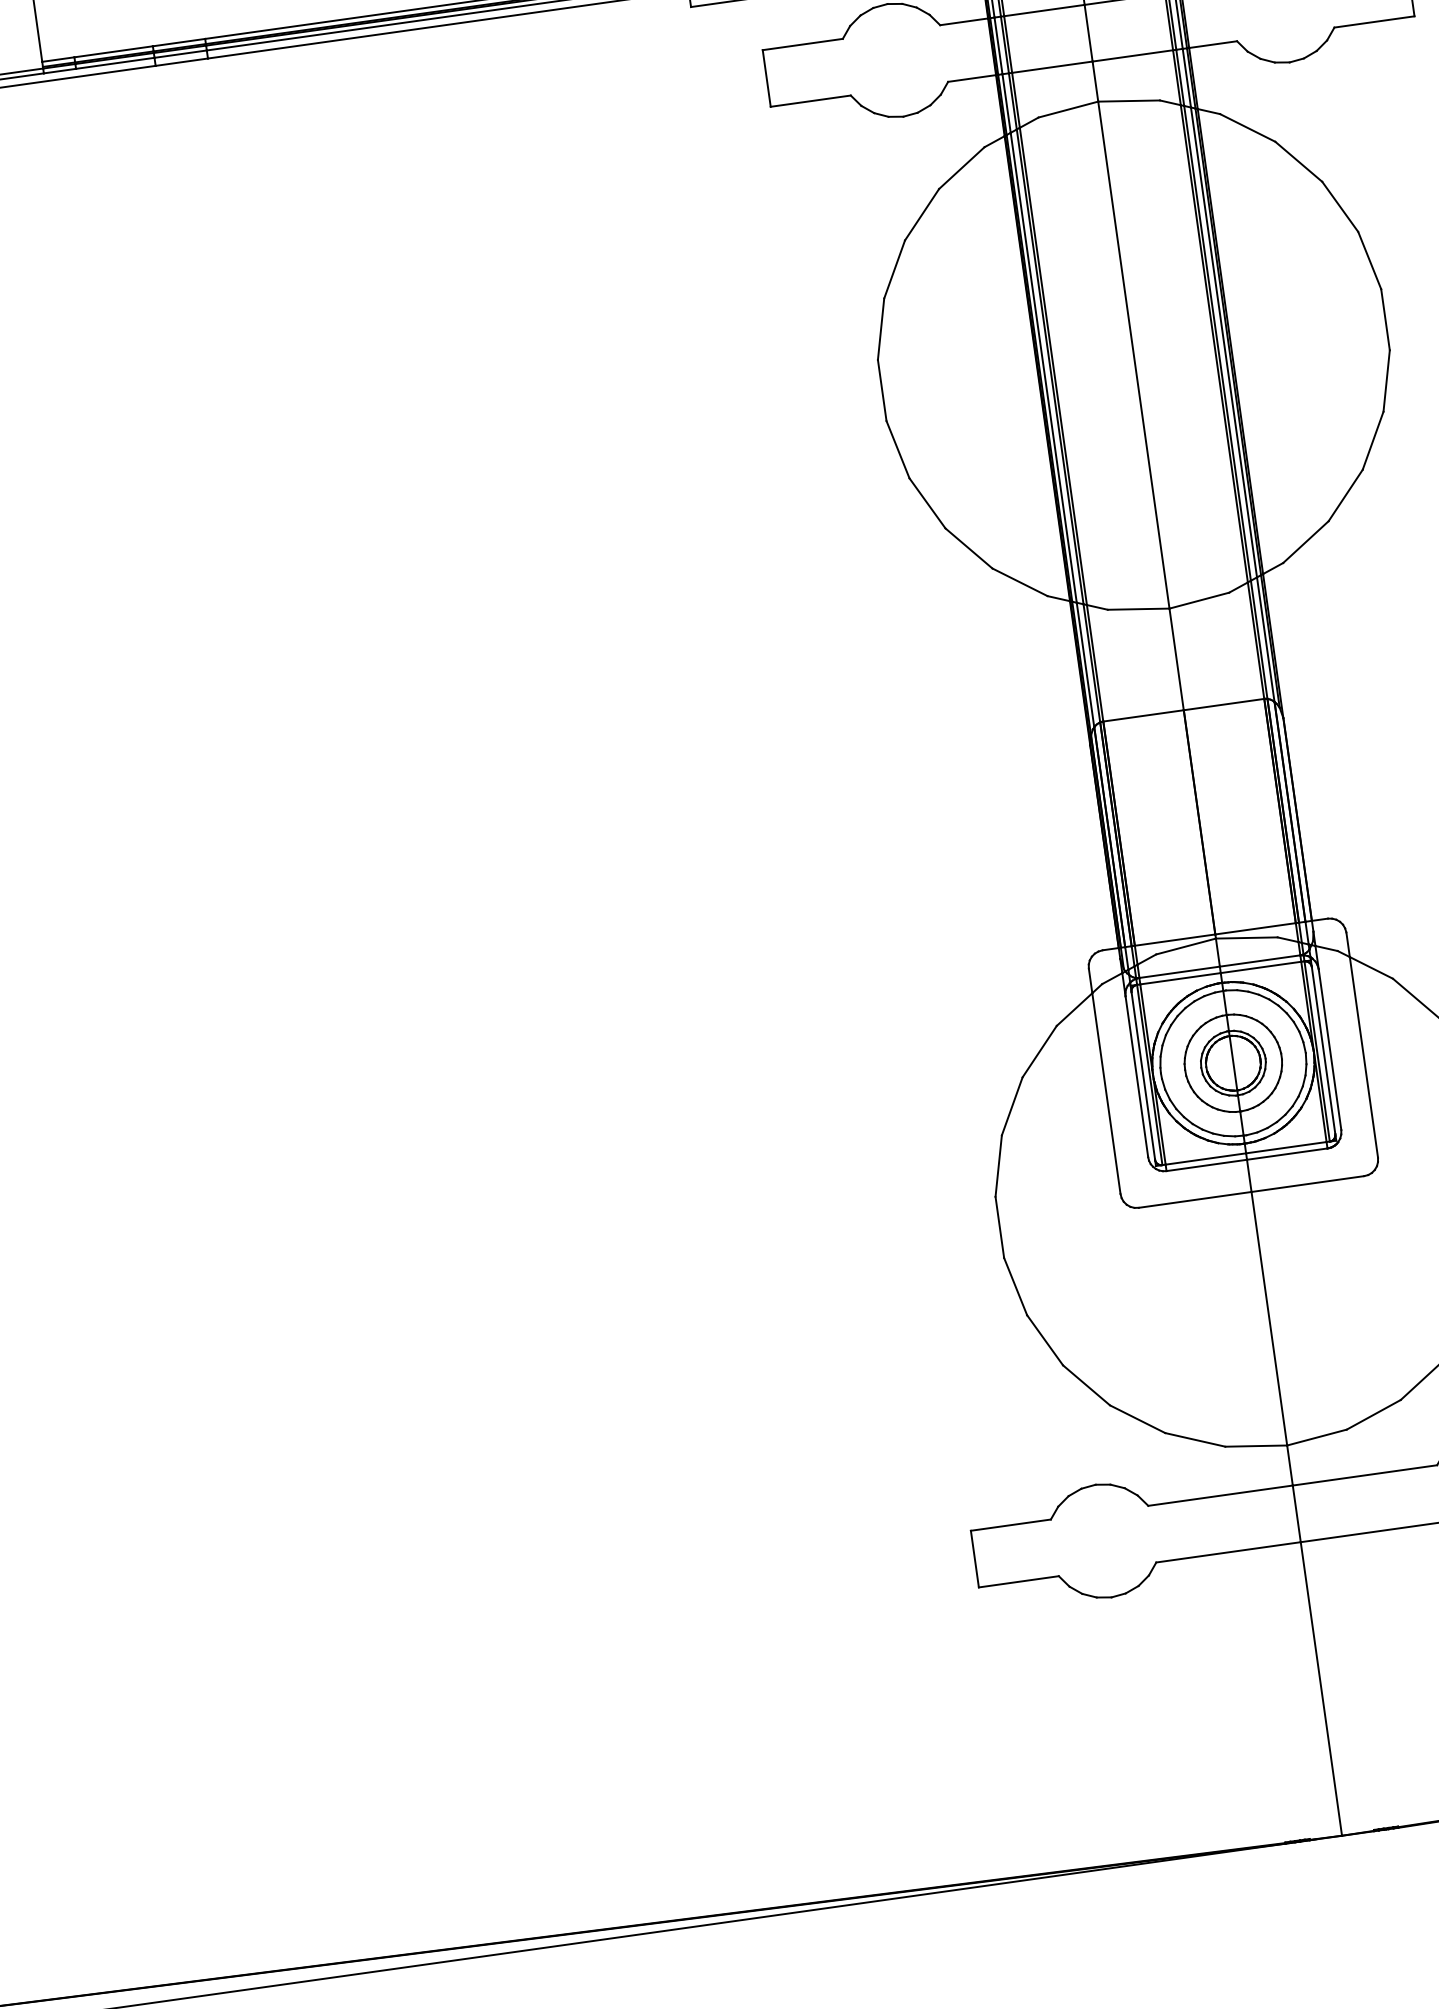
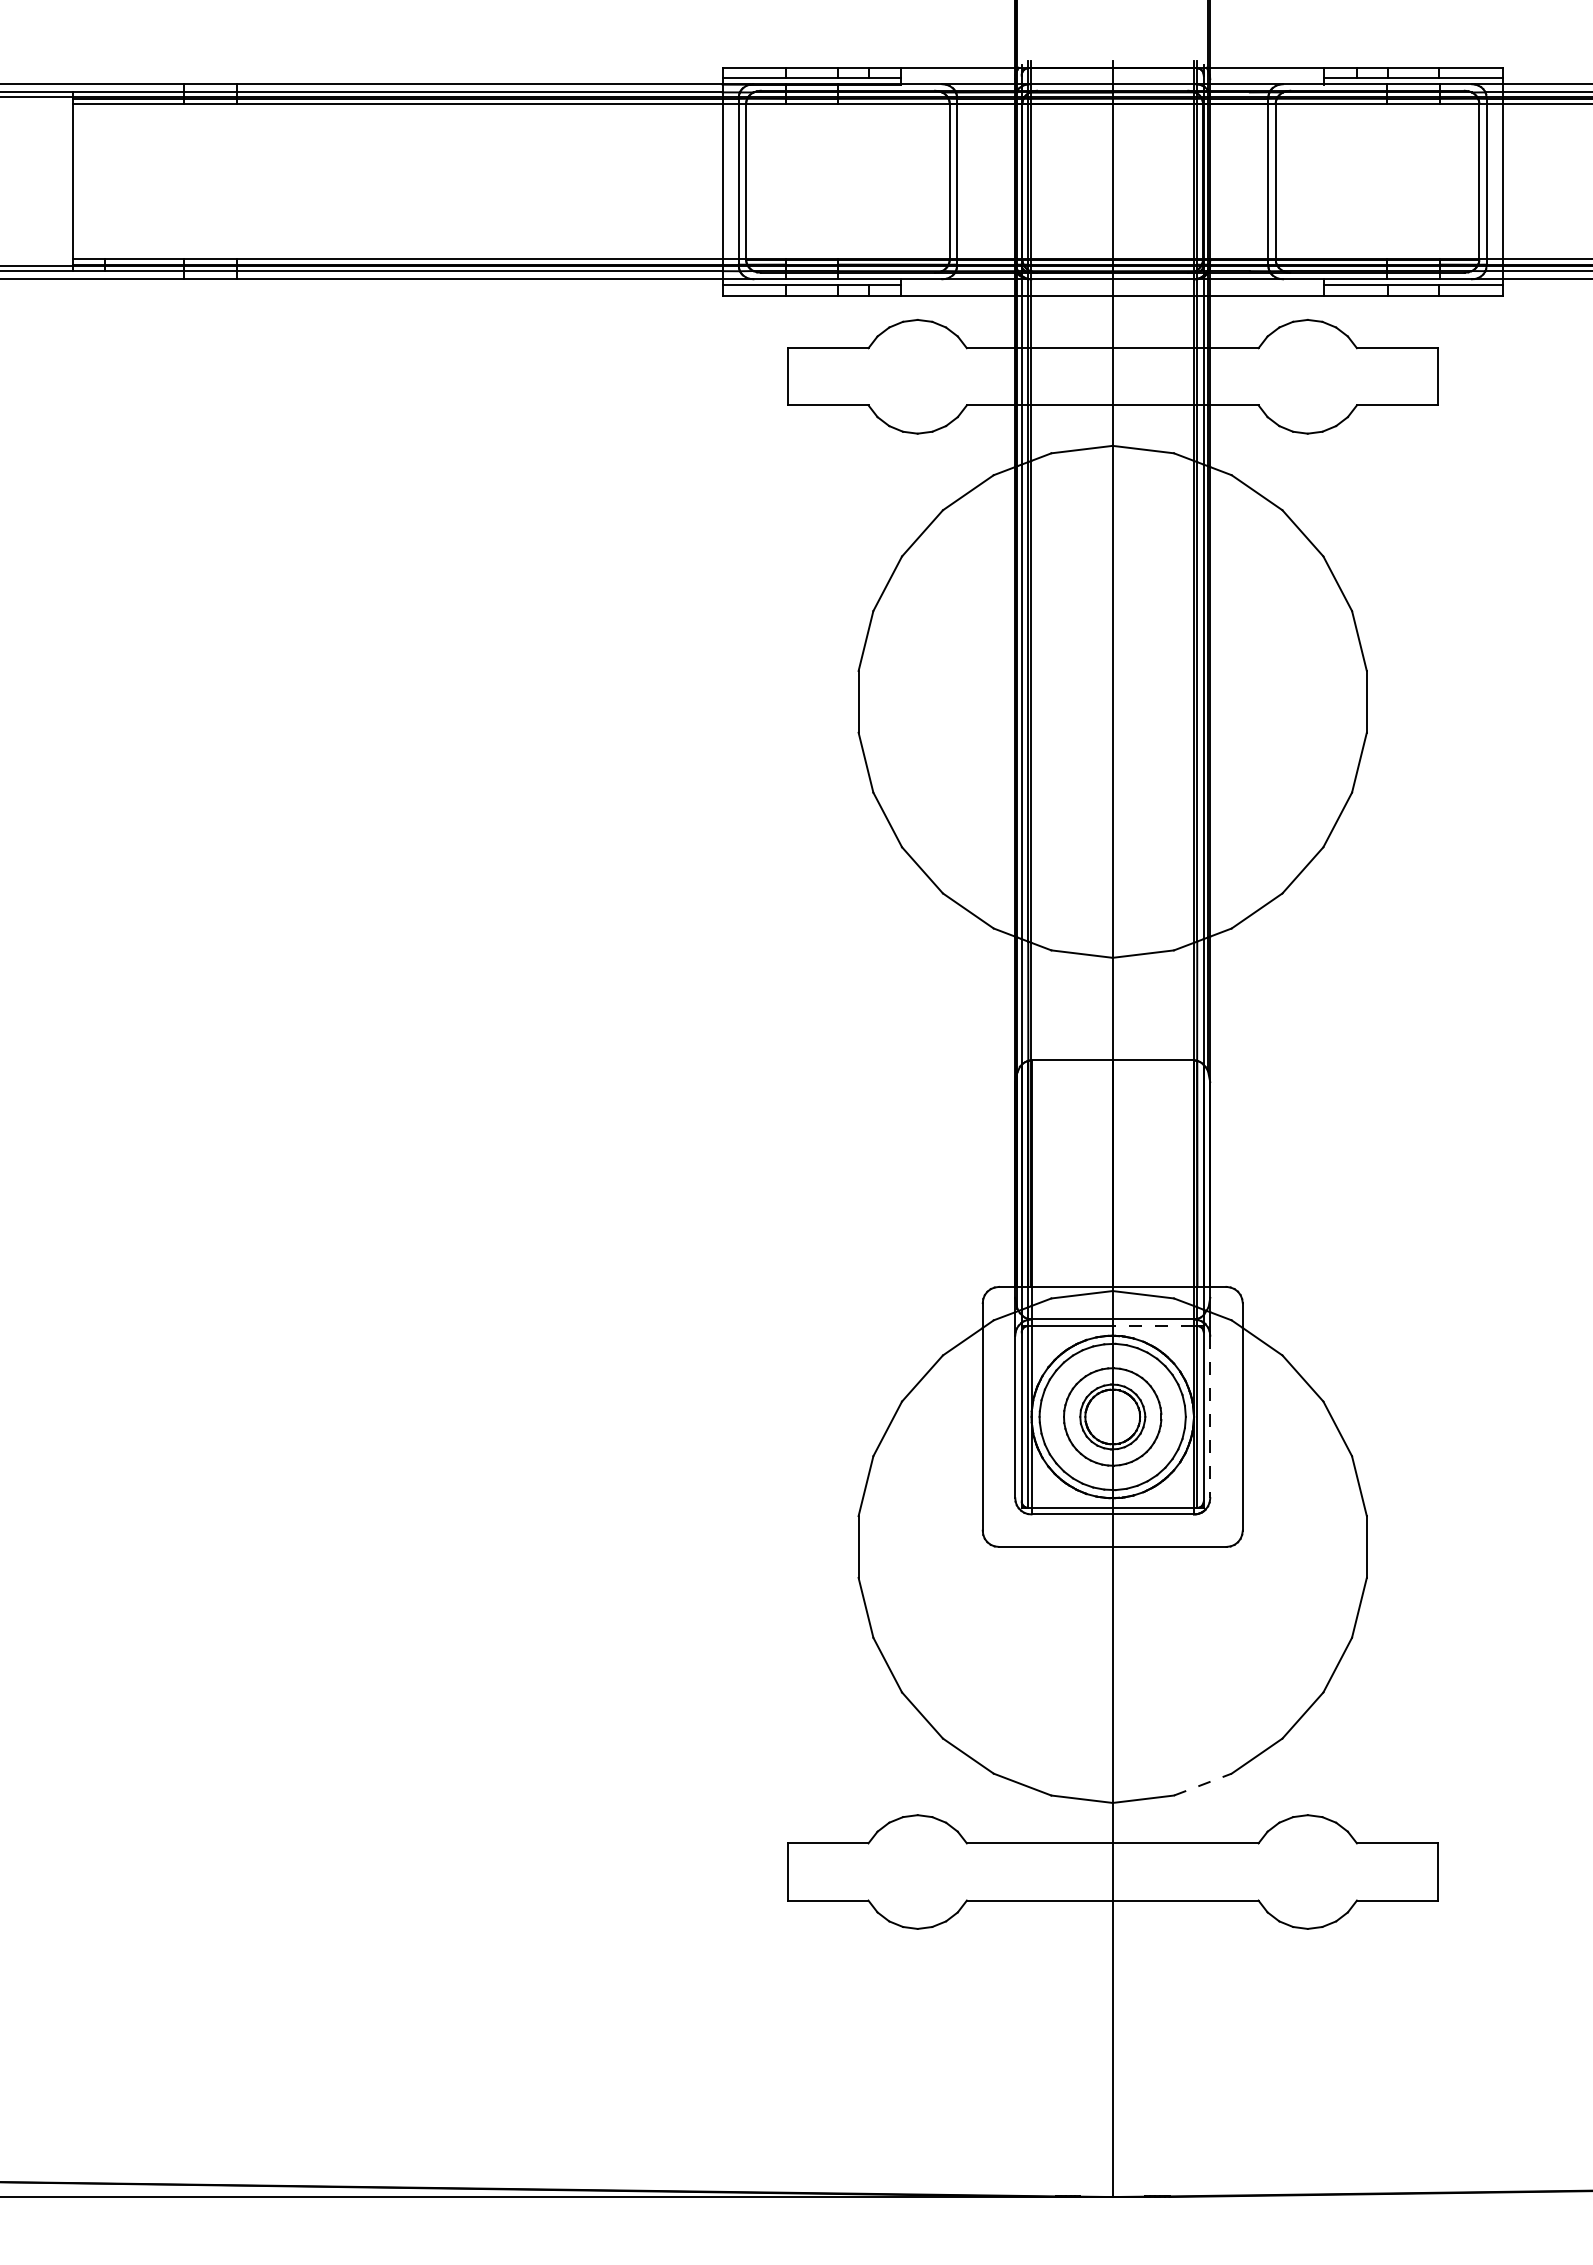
line: (1261, 967) -> (1153, 1325), solid -> dashed
line: (1330, 1050) -> (1210, 1417), solid -> dashed
line: (1373, 1414) -> (1202, 1784), solid -> dashed

